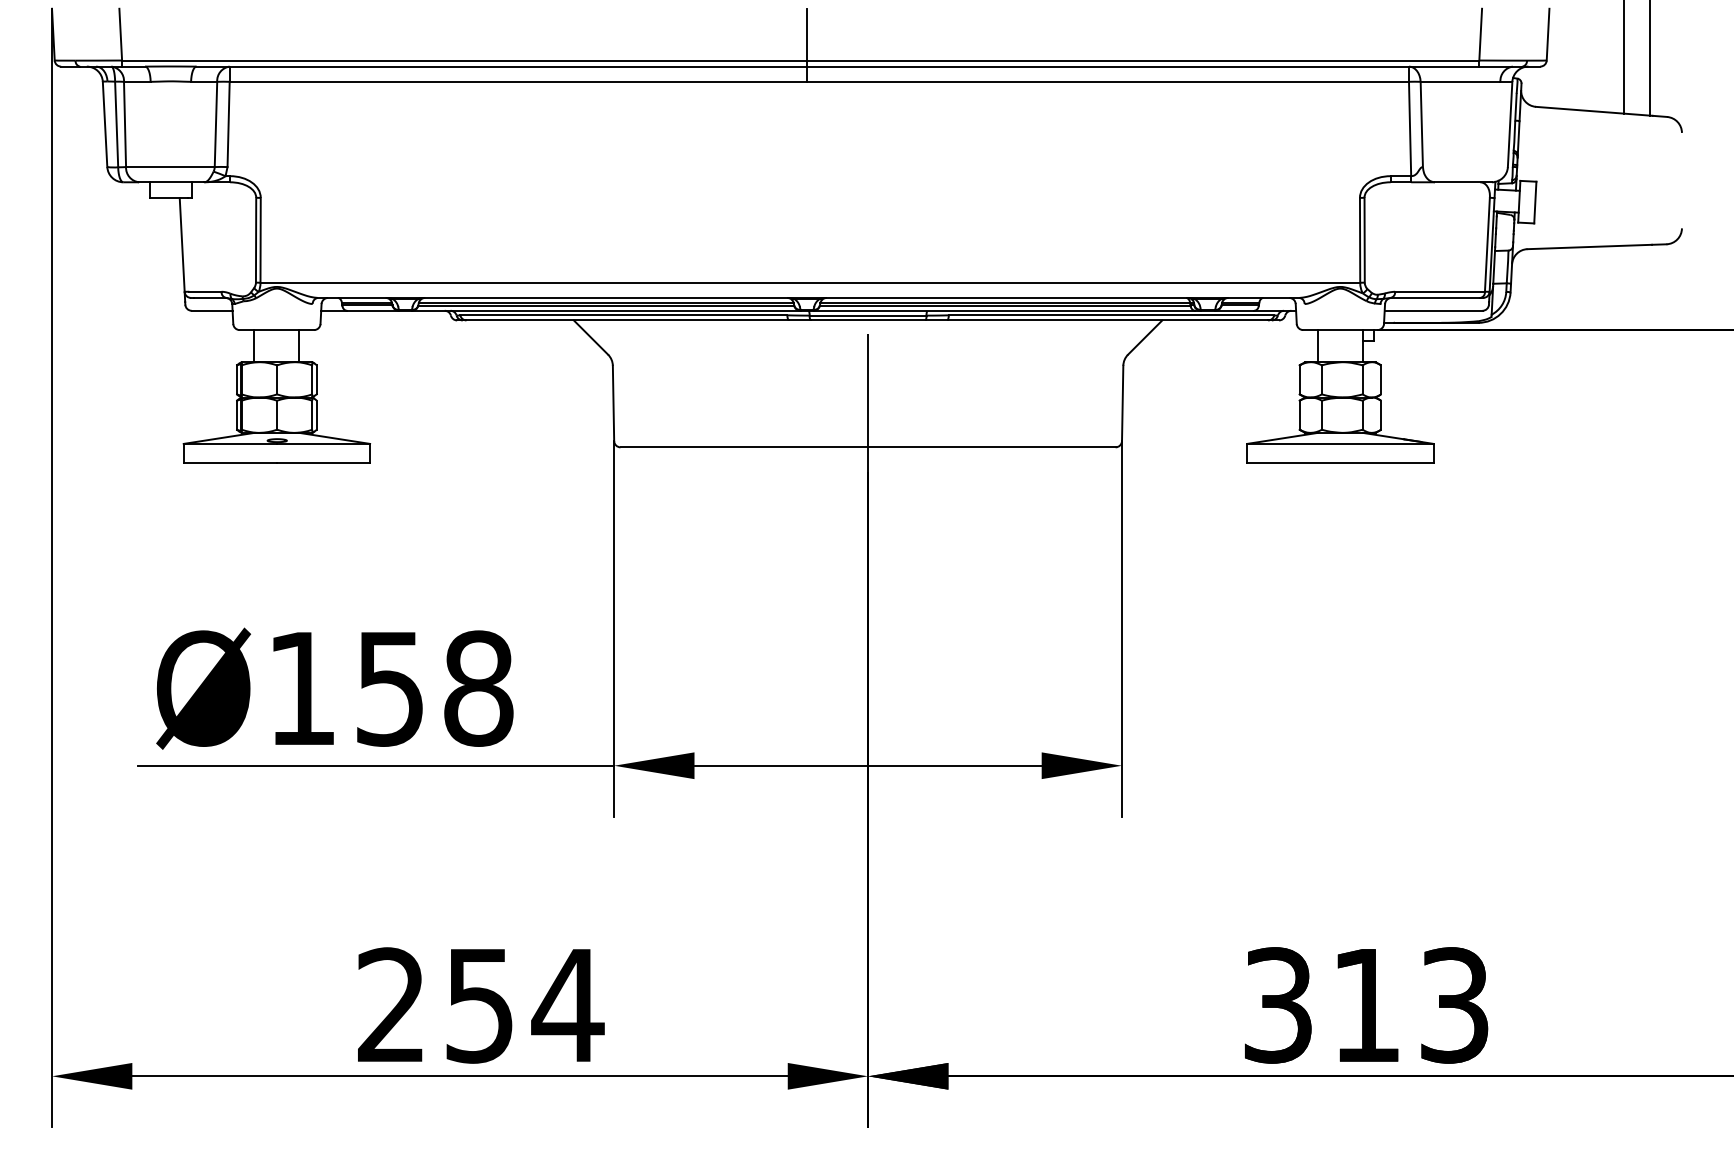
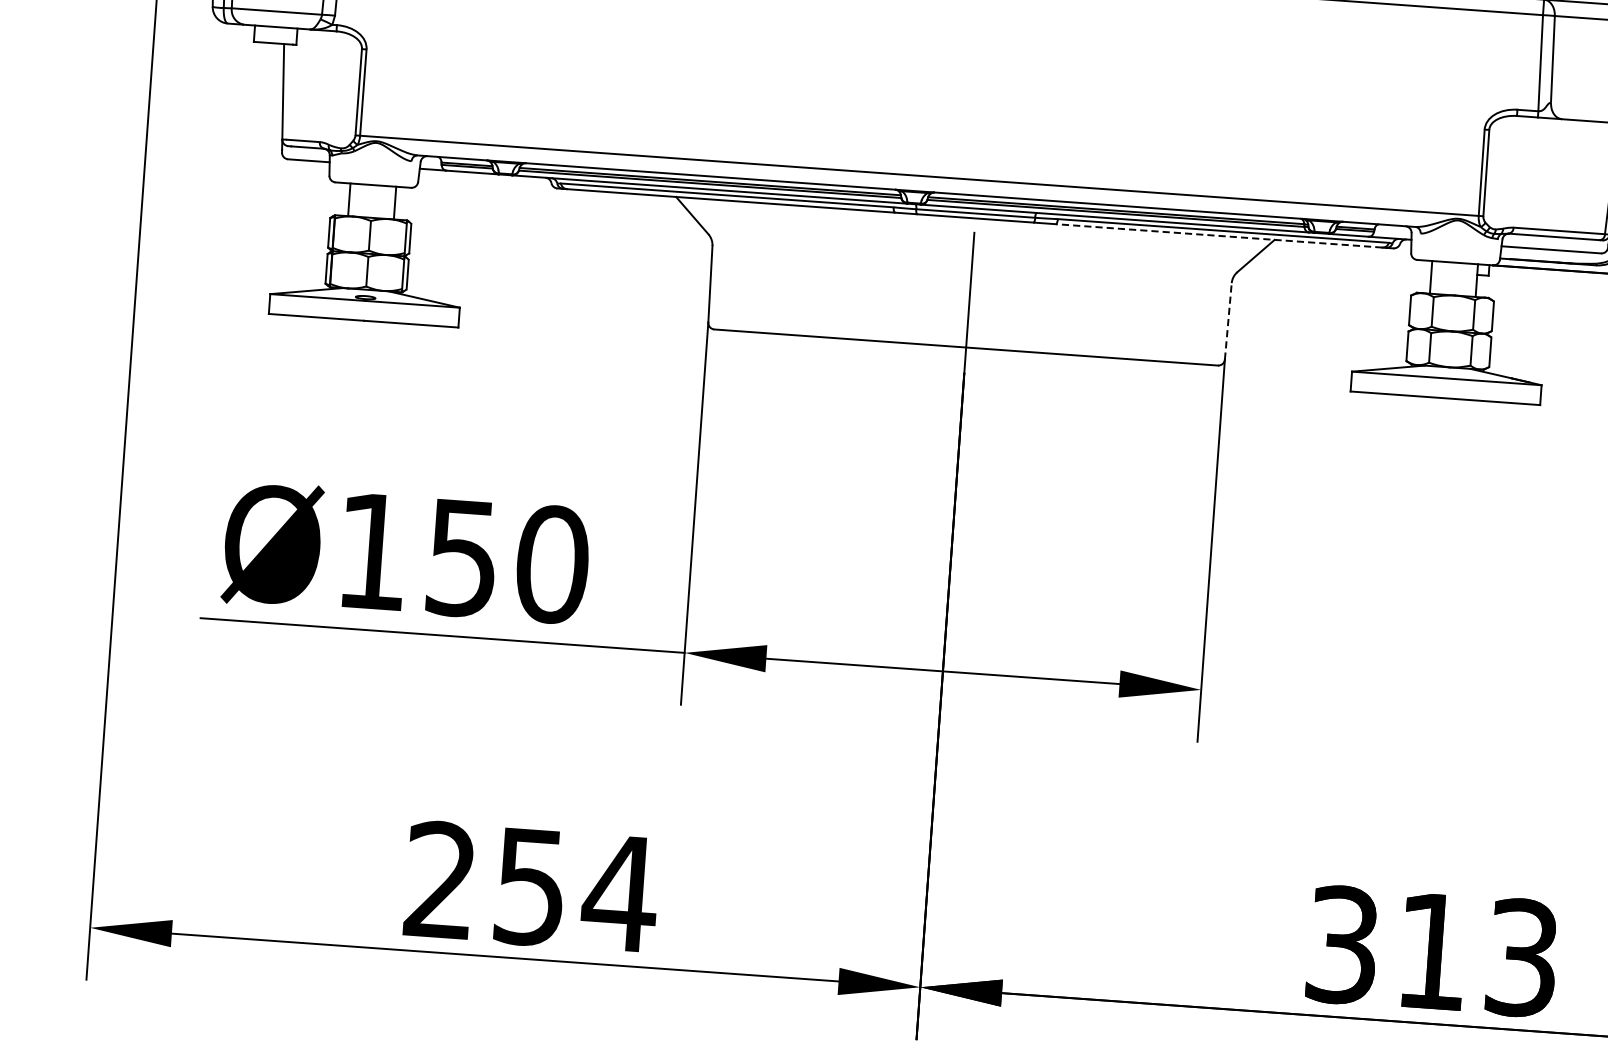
line: (1107, 320) -> (1218, 235), solid -> dashed
line: (1122, 403) -> (1228, 321), solid -> dashed
text: (478, 688) -> (552, 564), Ø158 -> Ø150

